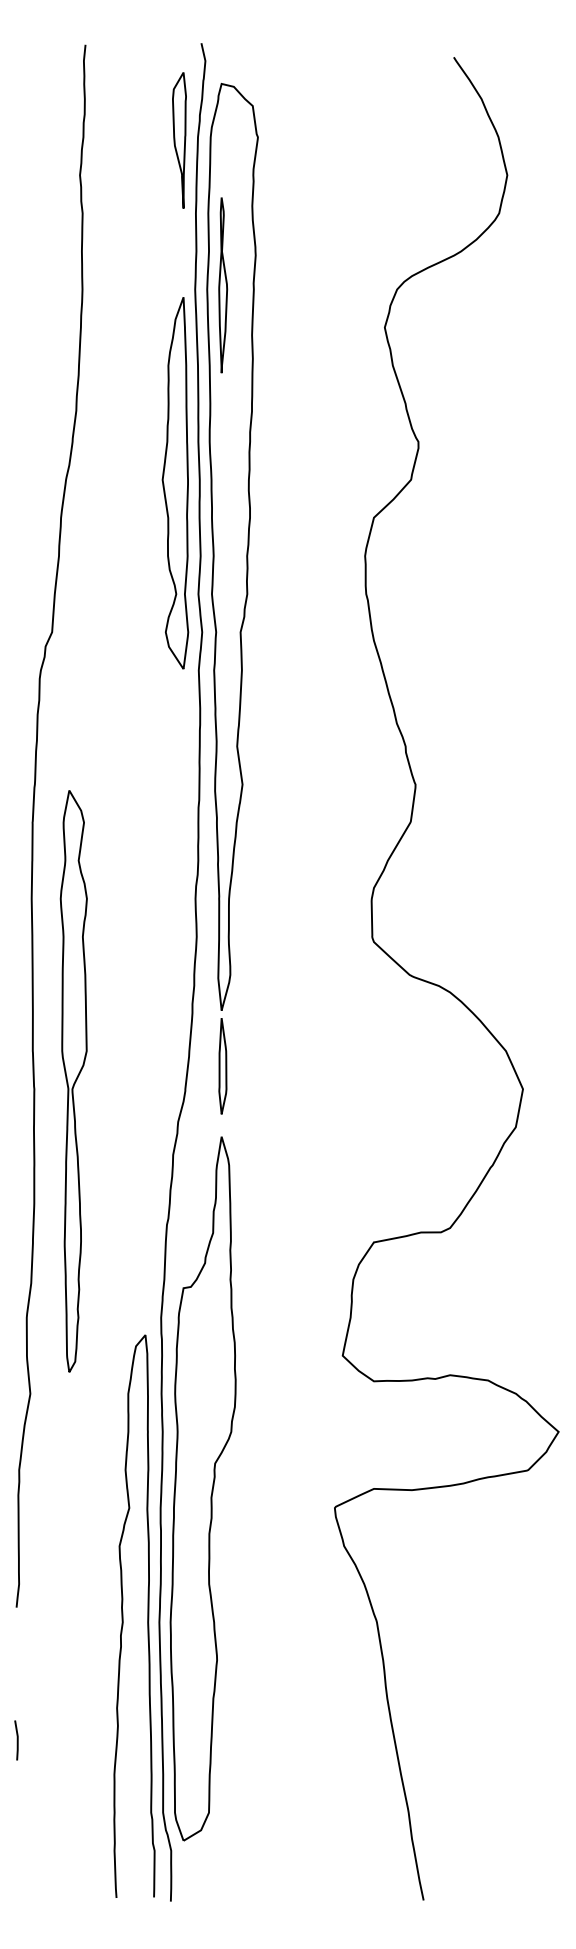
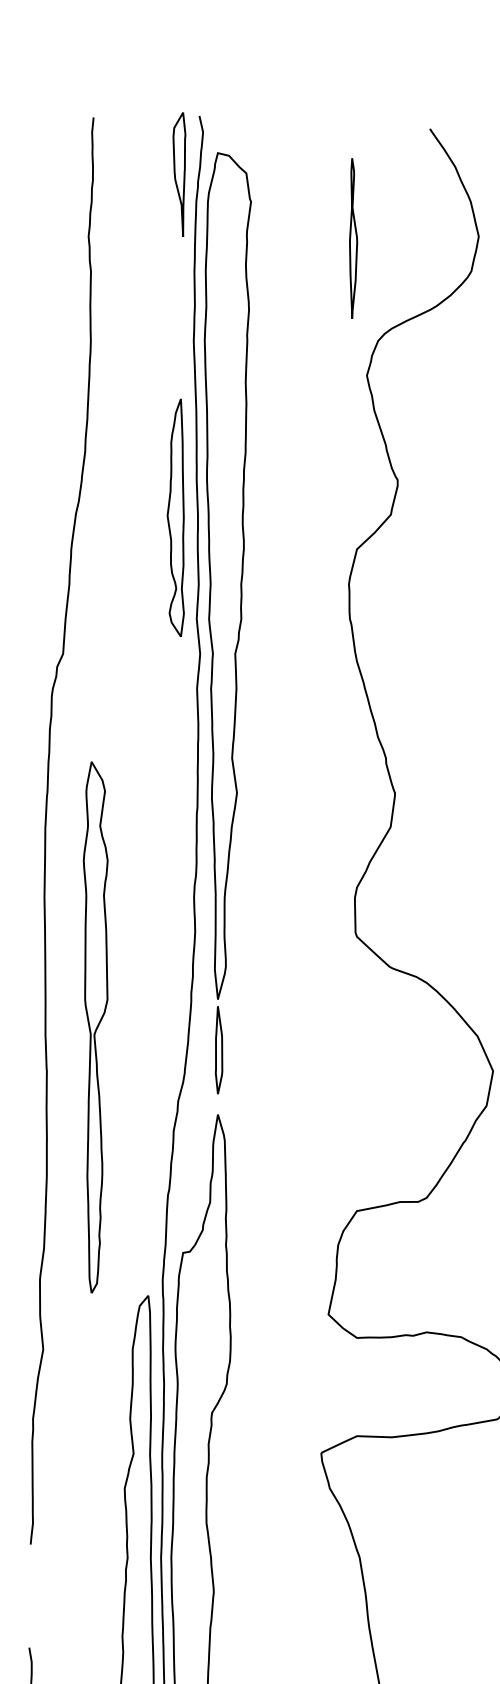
part: (179, 140) -> (179, 174), moved
part: (223, 285) -> (353, 238), moved
part: (175, 483) -> (175, 518), size x0.7
part: (73, 1081) -> (95, 1027), moved

